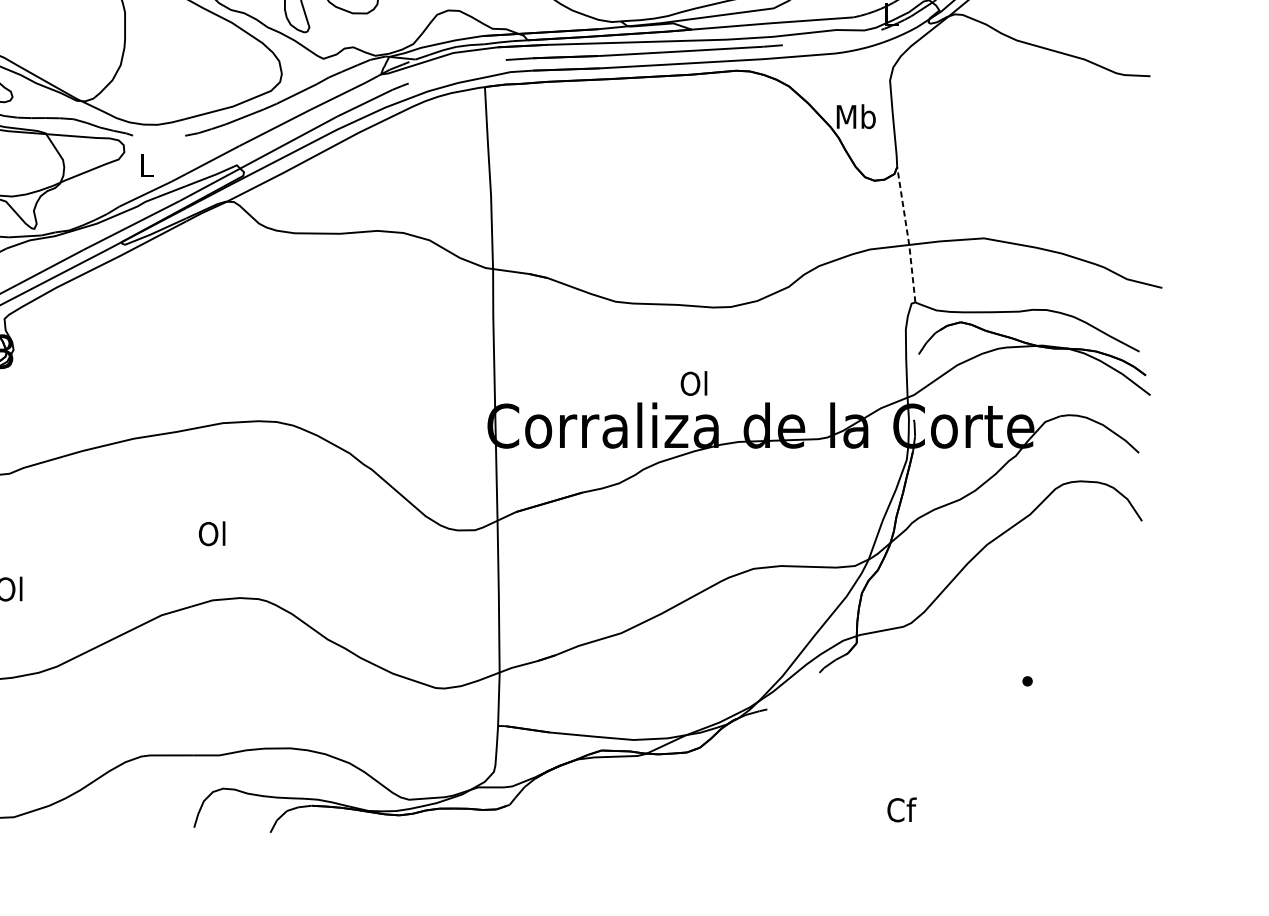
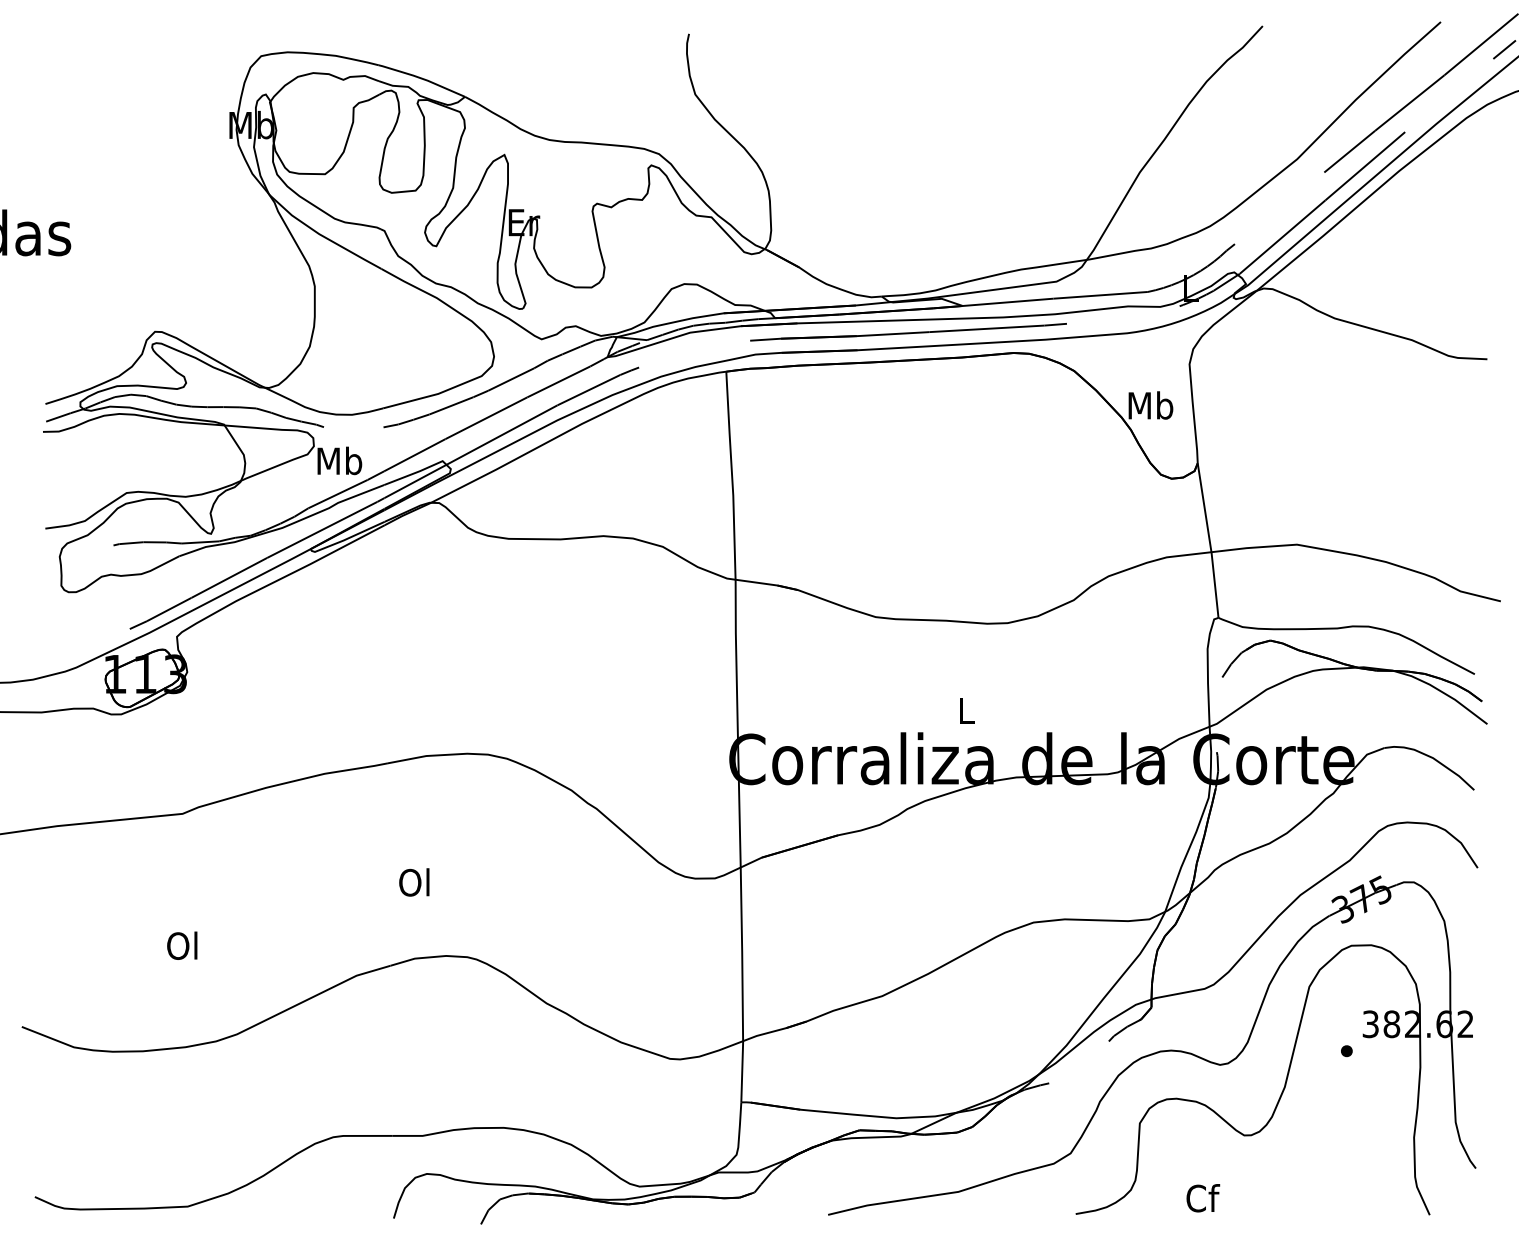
text: (146, 164) -> (339, 460), L -> Mb
line: (907, 235) -> (1209, 541), dashed -> solid
text: (694, 383) -> (965, 710), Ol -> L
part: (858, 682) -> (1153, 1052), added

